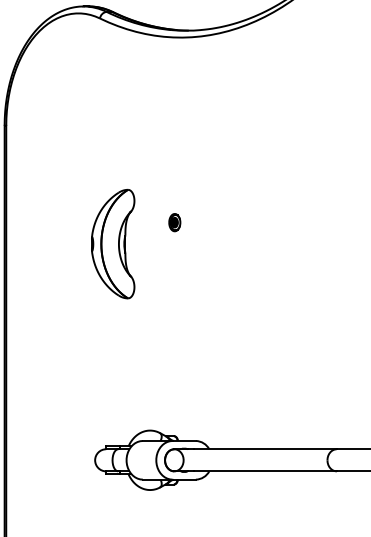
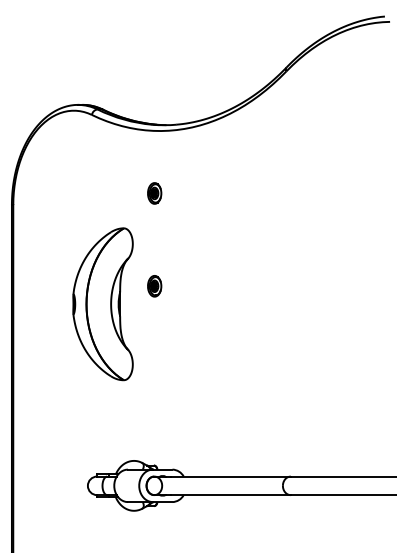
part: (174, 112) -> (154, 193), added
part: (174, 222) -> (154, 286), size x1.43
part: (112, 244) -> (102, 304), size x1.67

